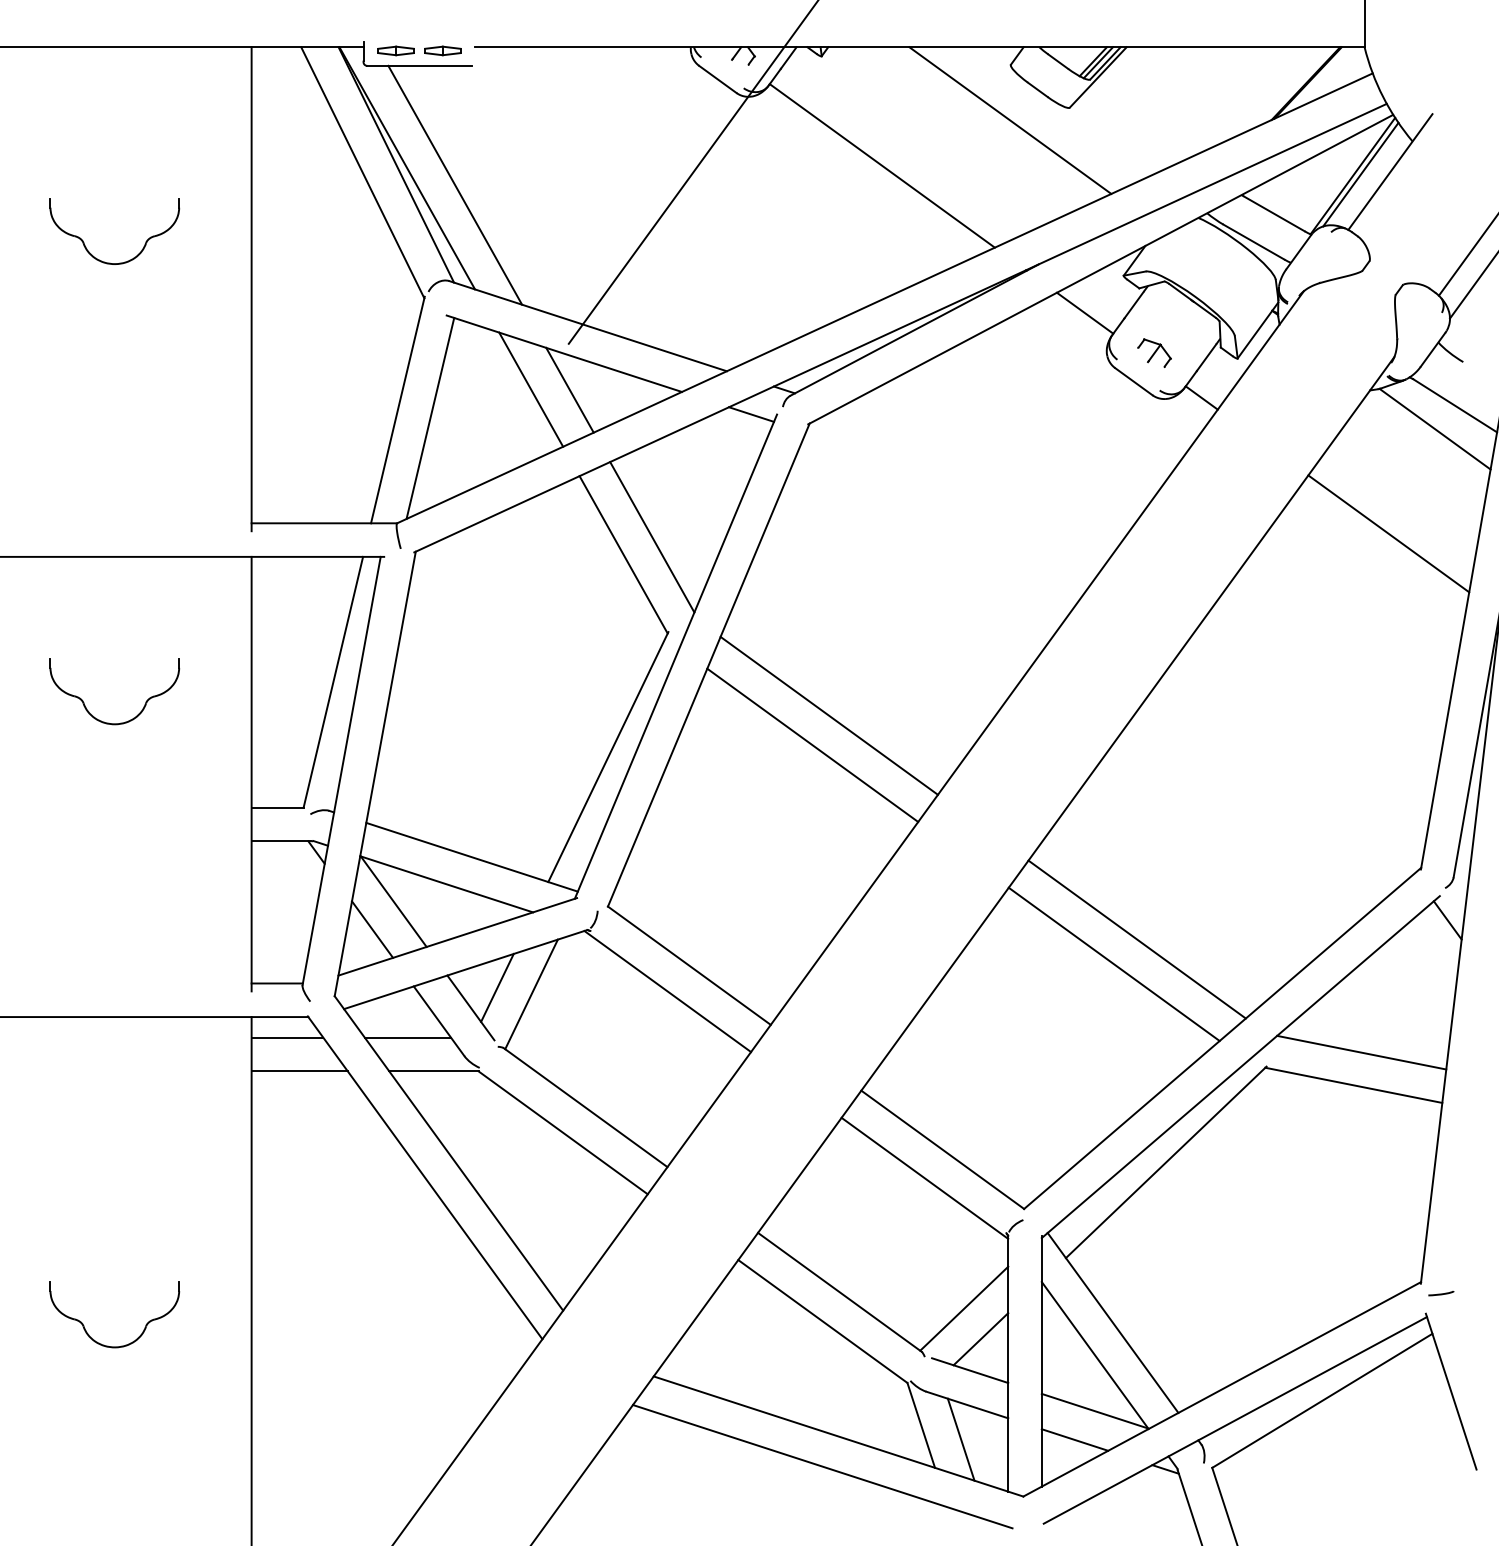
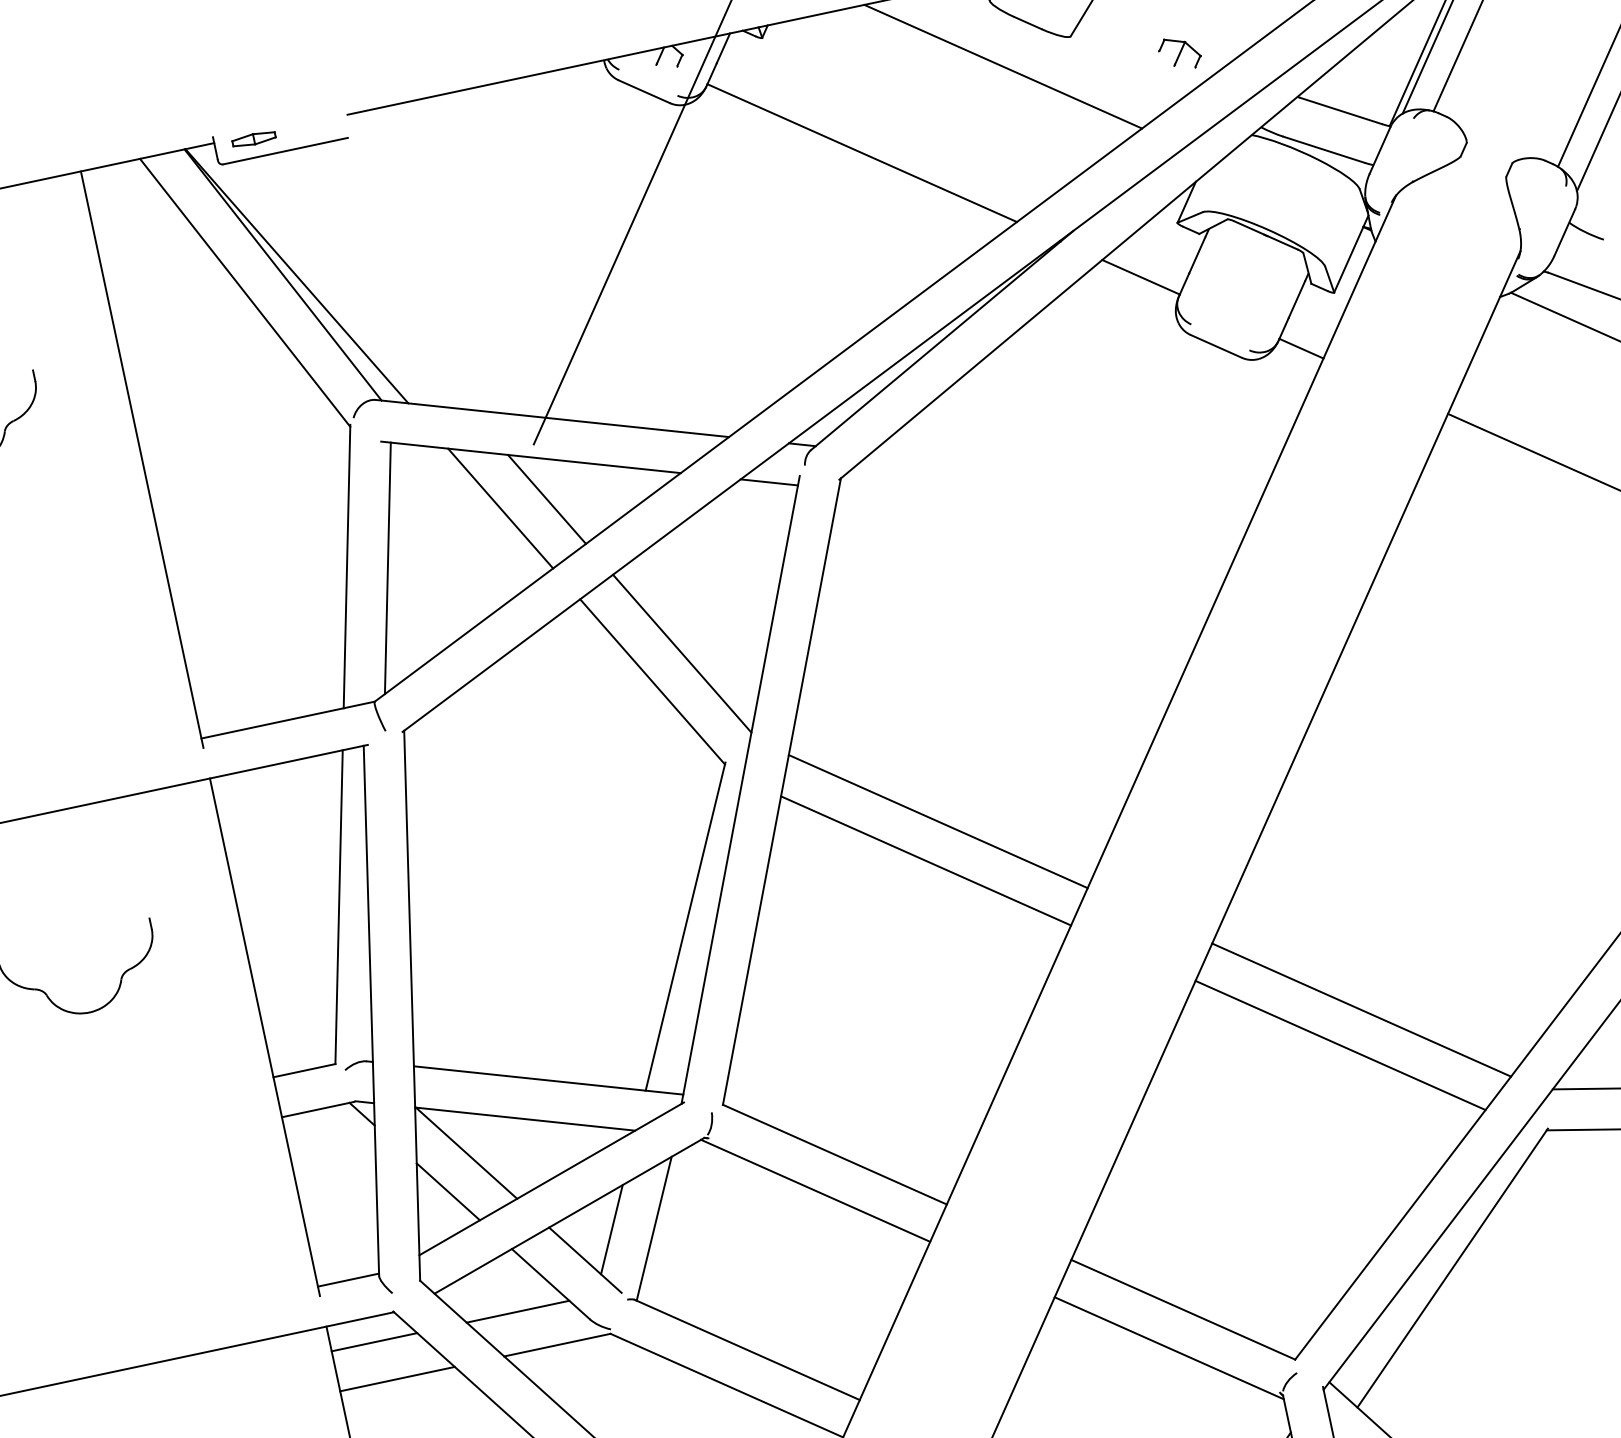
part: (442, 50) -> (309, 127), removed
line: (455, 184) -> (358, 283), removed
part: (1154, 352) -> (1179, 52), moved

